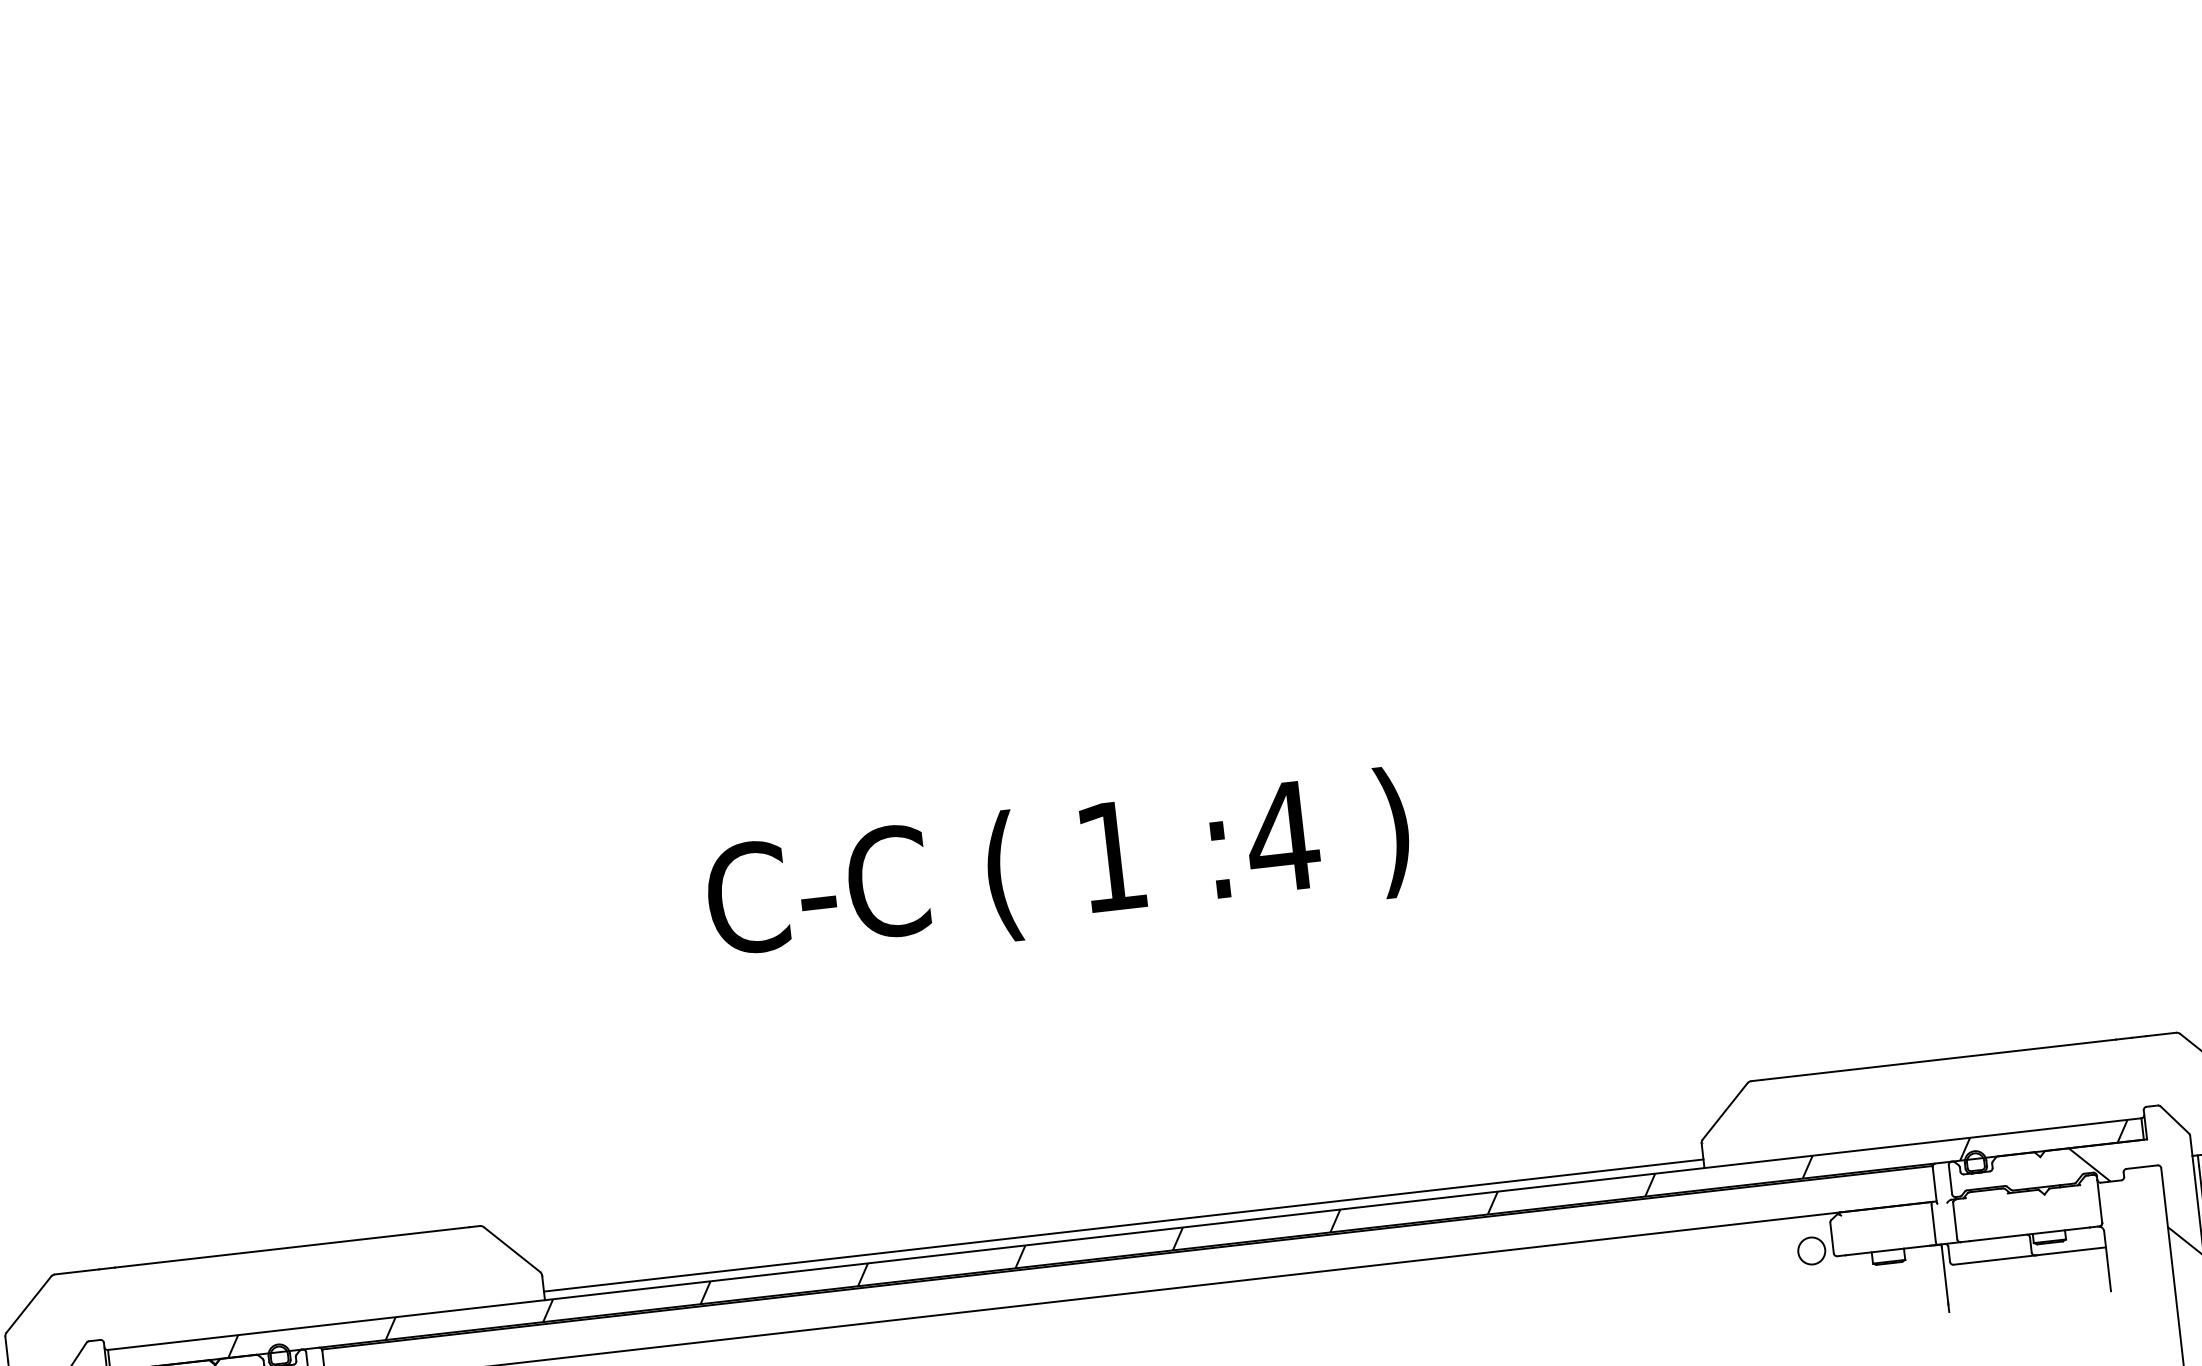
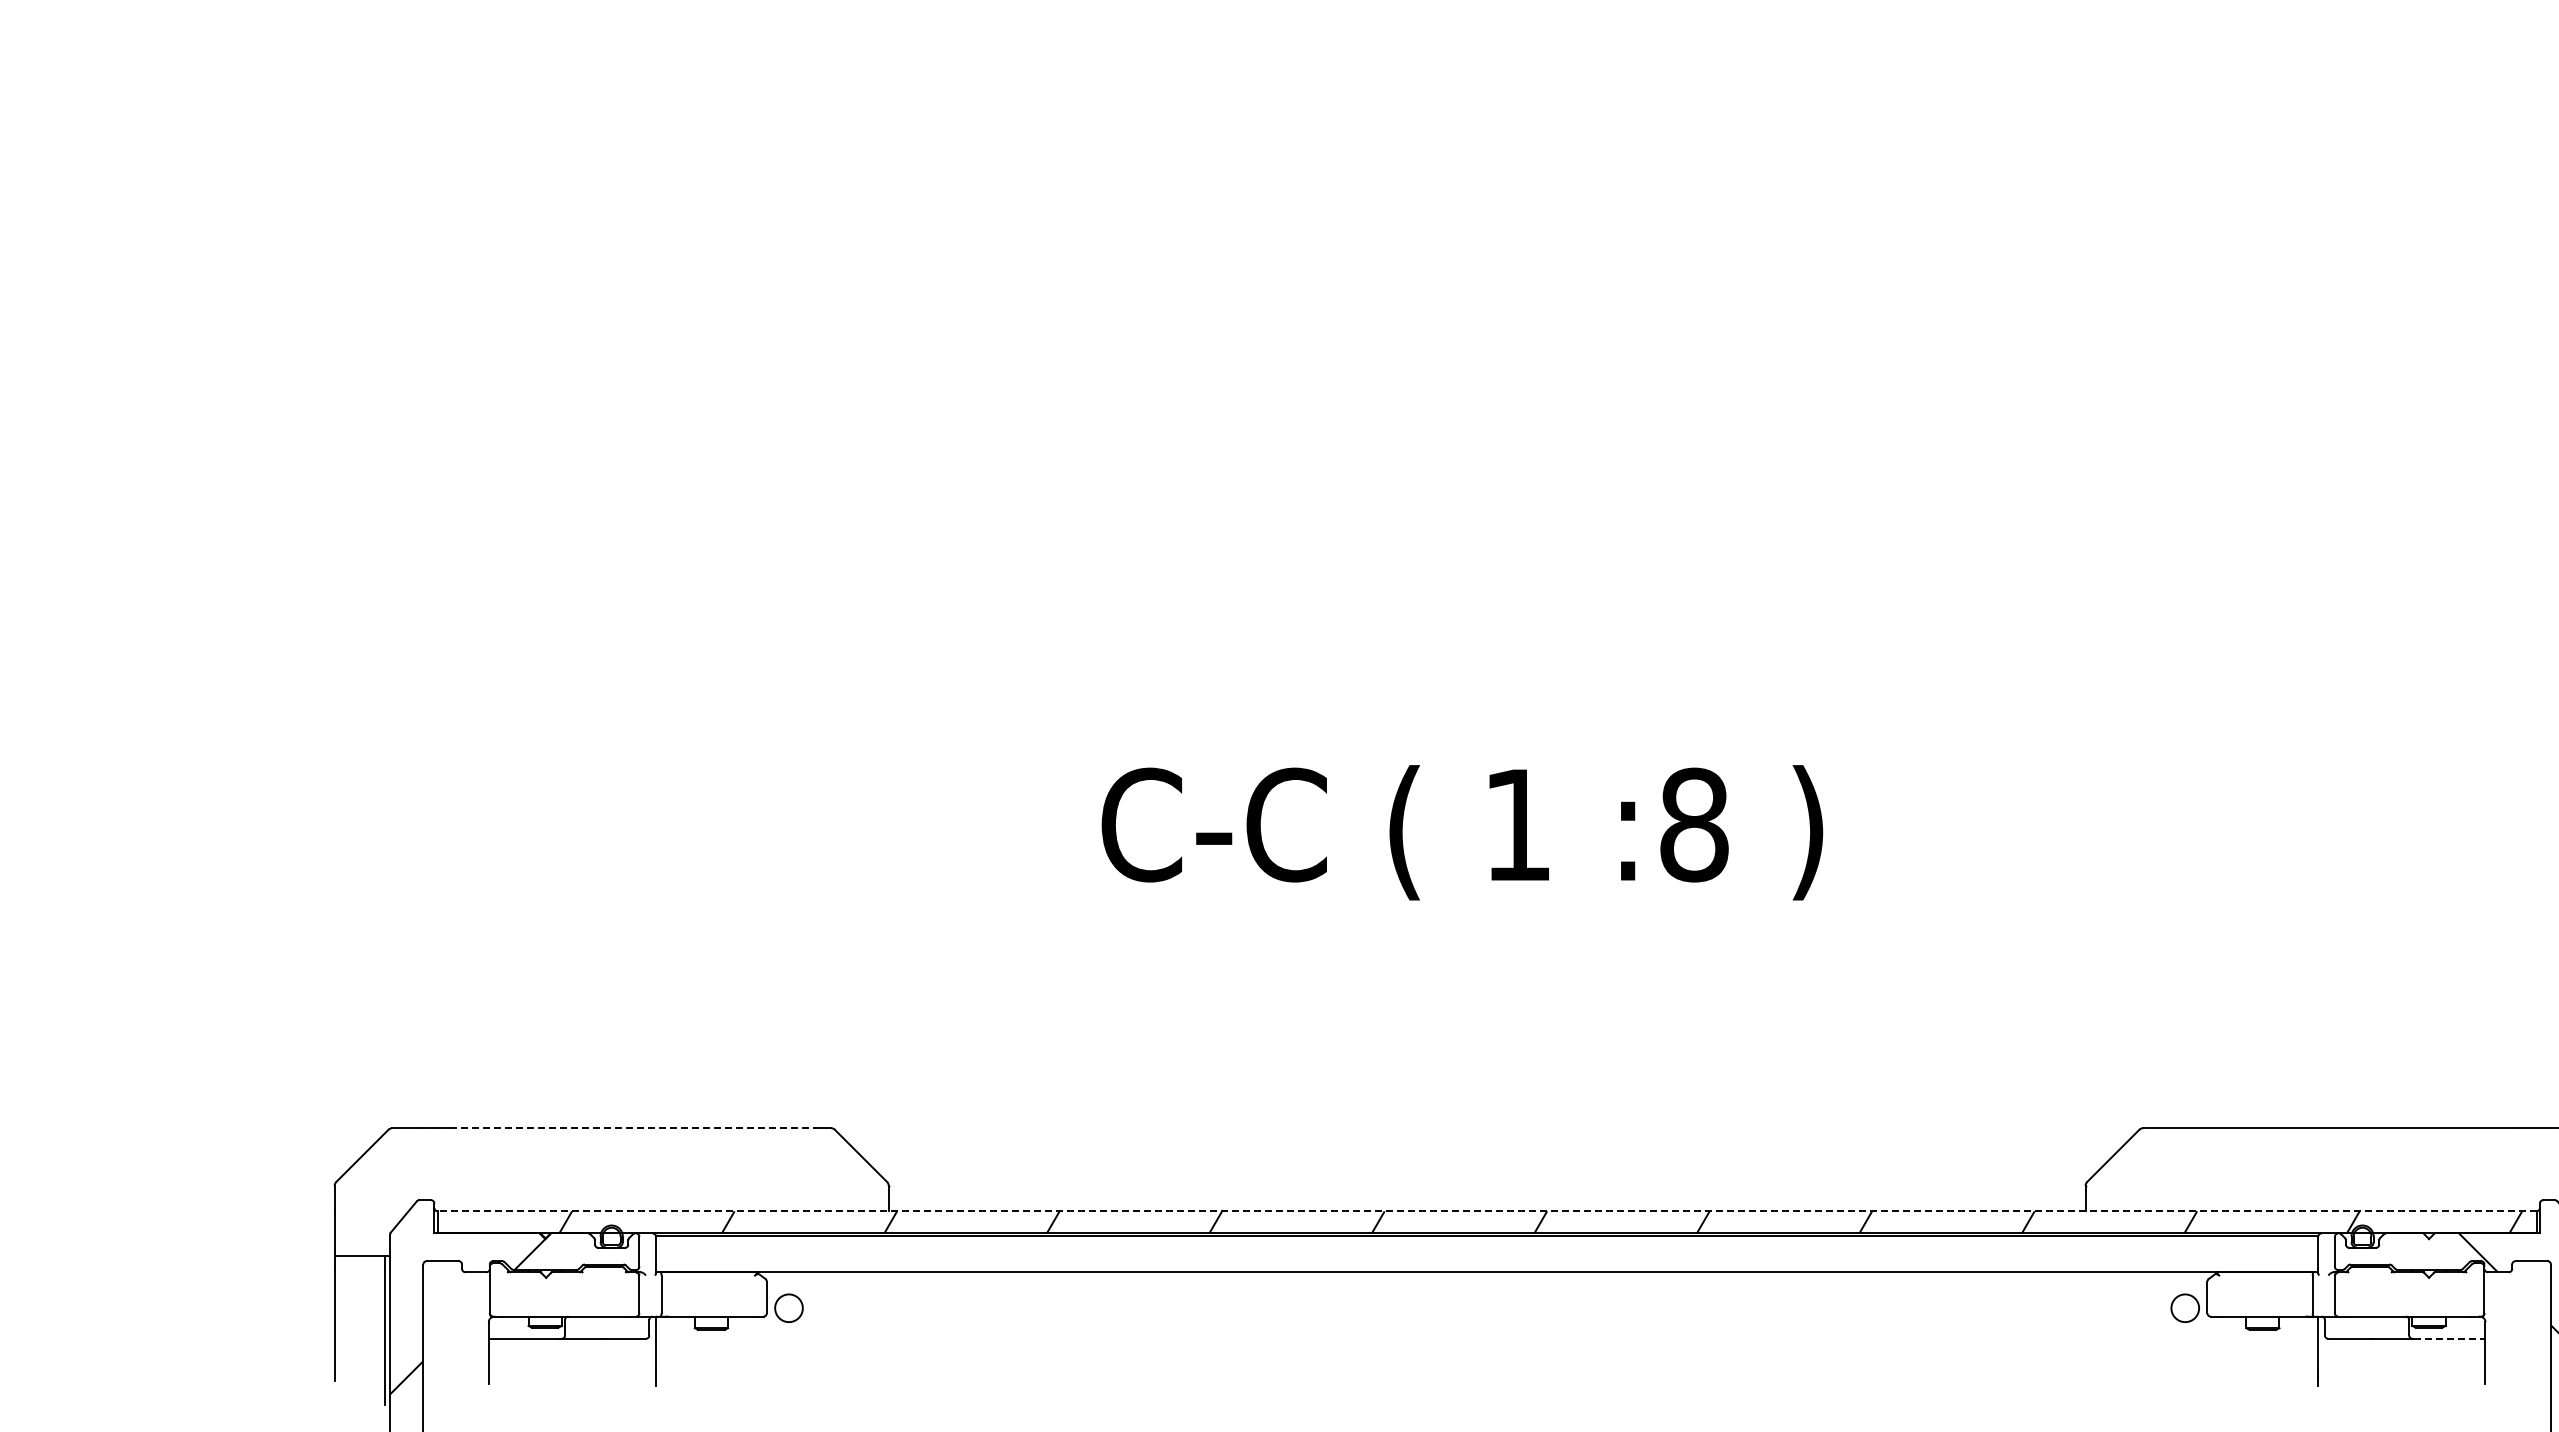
text: (1281, 836) -> (1693, 824), :4 -> :8
line: (1123, 1225) -> (1486, 1202), removed
line: (1124, 1234) -> (1486, 1211), solid -> dashed
line: (292, 1247) -> (637, 1128), solid -> dashed
line: (2071, 1251) -> (2449, 1338), solid -> dashed

